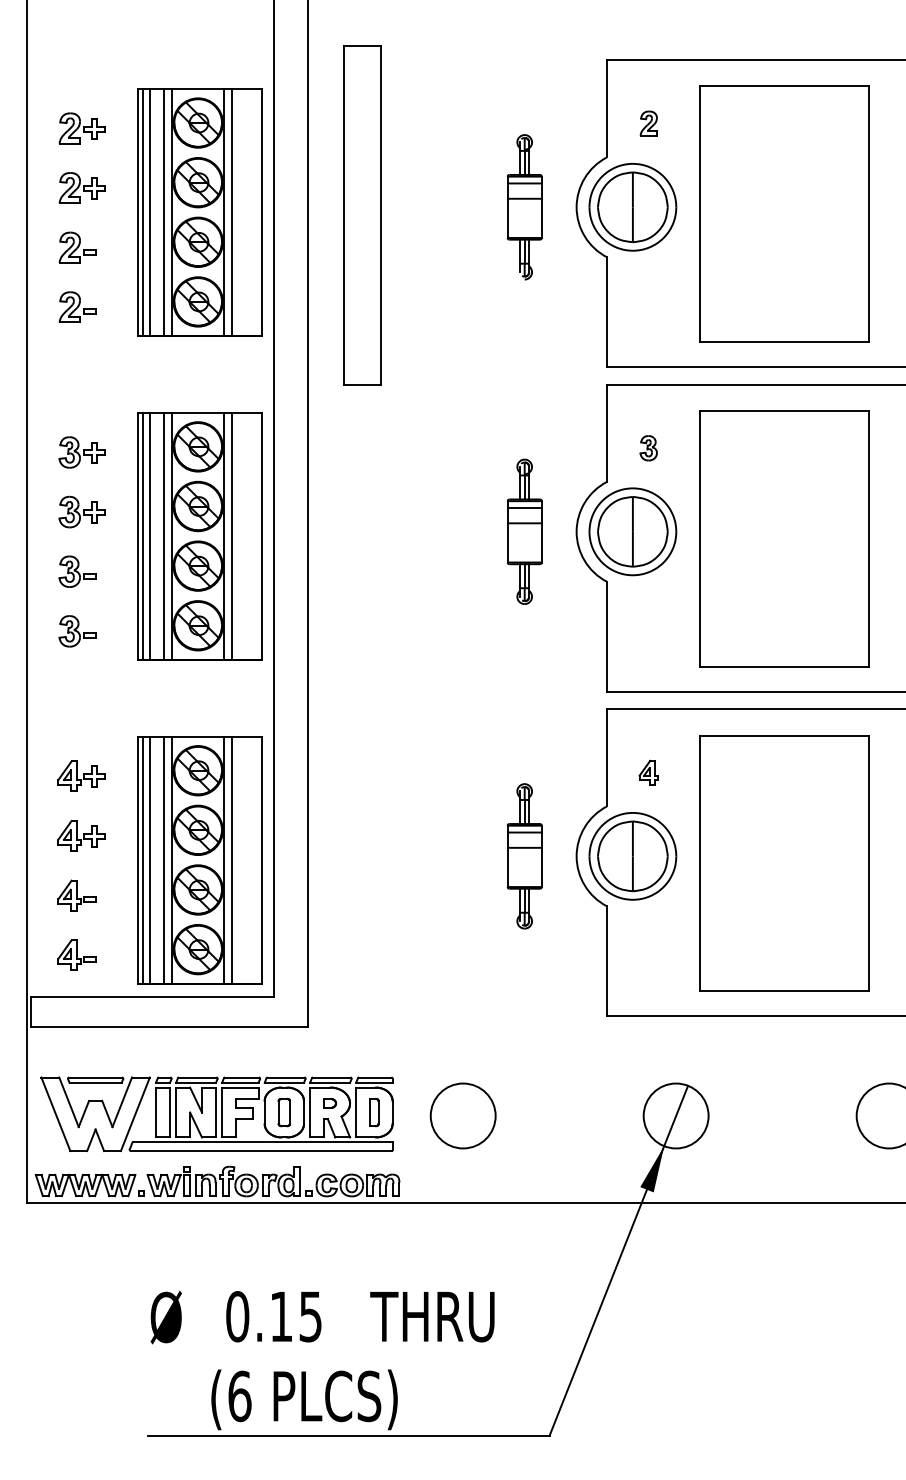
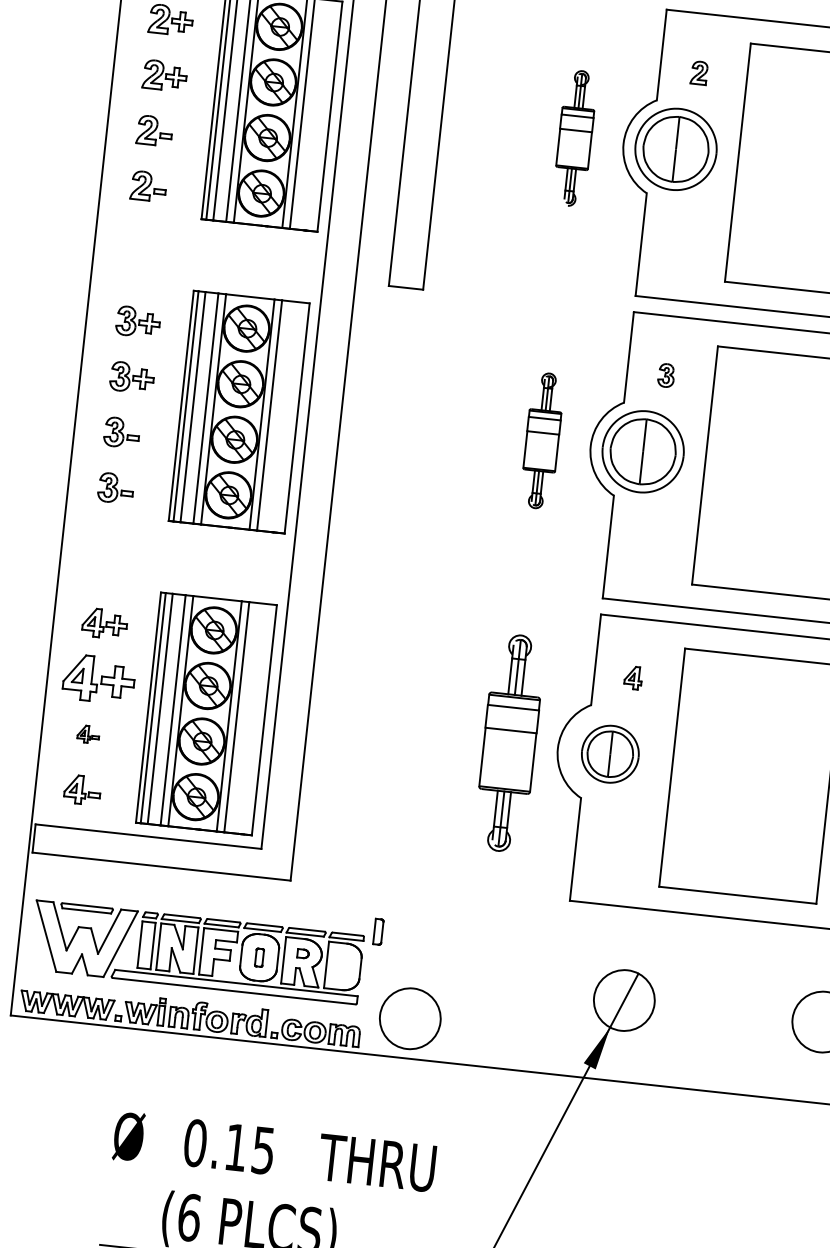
part: (81, 835) -> (98, 678), size x1.6
part: (524, 856) -> (509, 743), size x1.6
part: (632, 856) -> (609, 754), size x0.7
part: (76, 895) -> (87, 734), size x0.6
part: (283, 1112) -> (258, 957), size x0.7
part: (374, 1112) -> (378, 931), moved
circle: (462, 1115) -> (409, 1018), moved

